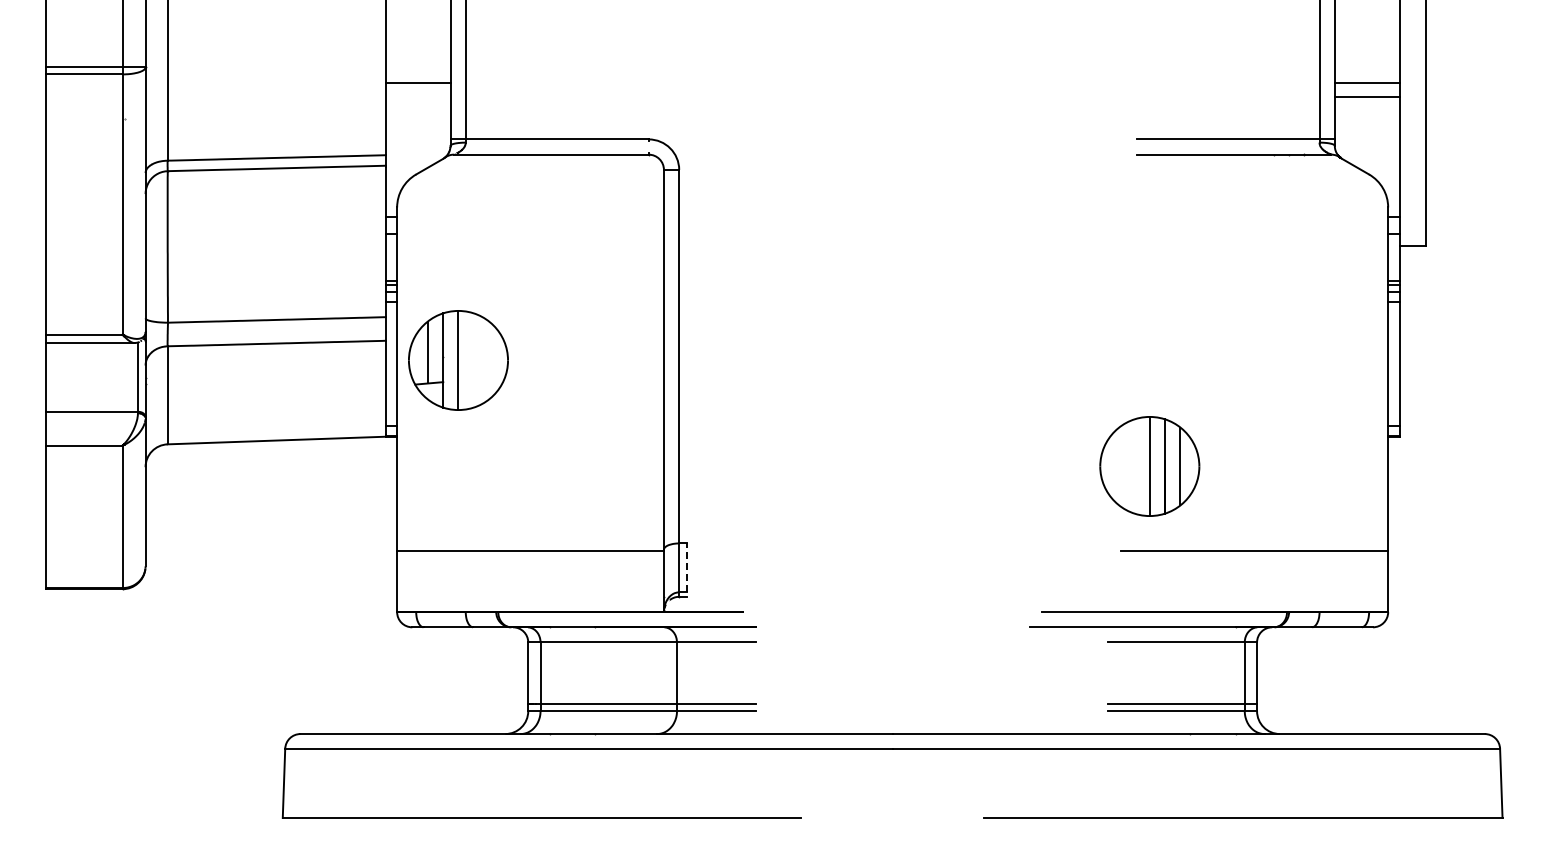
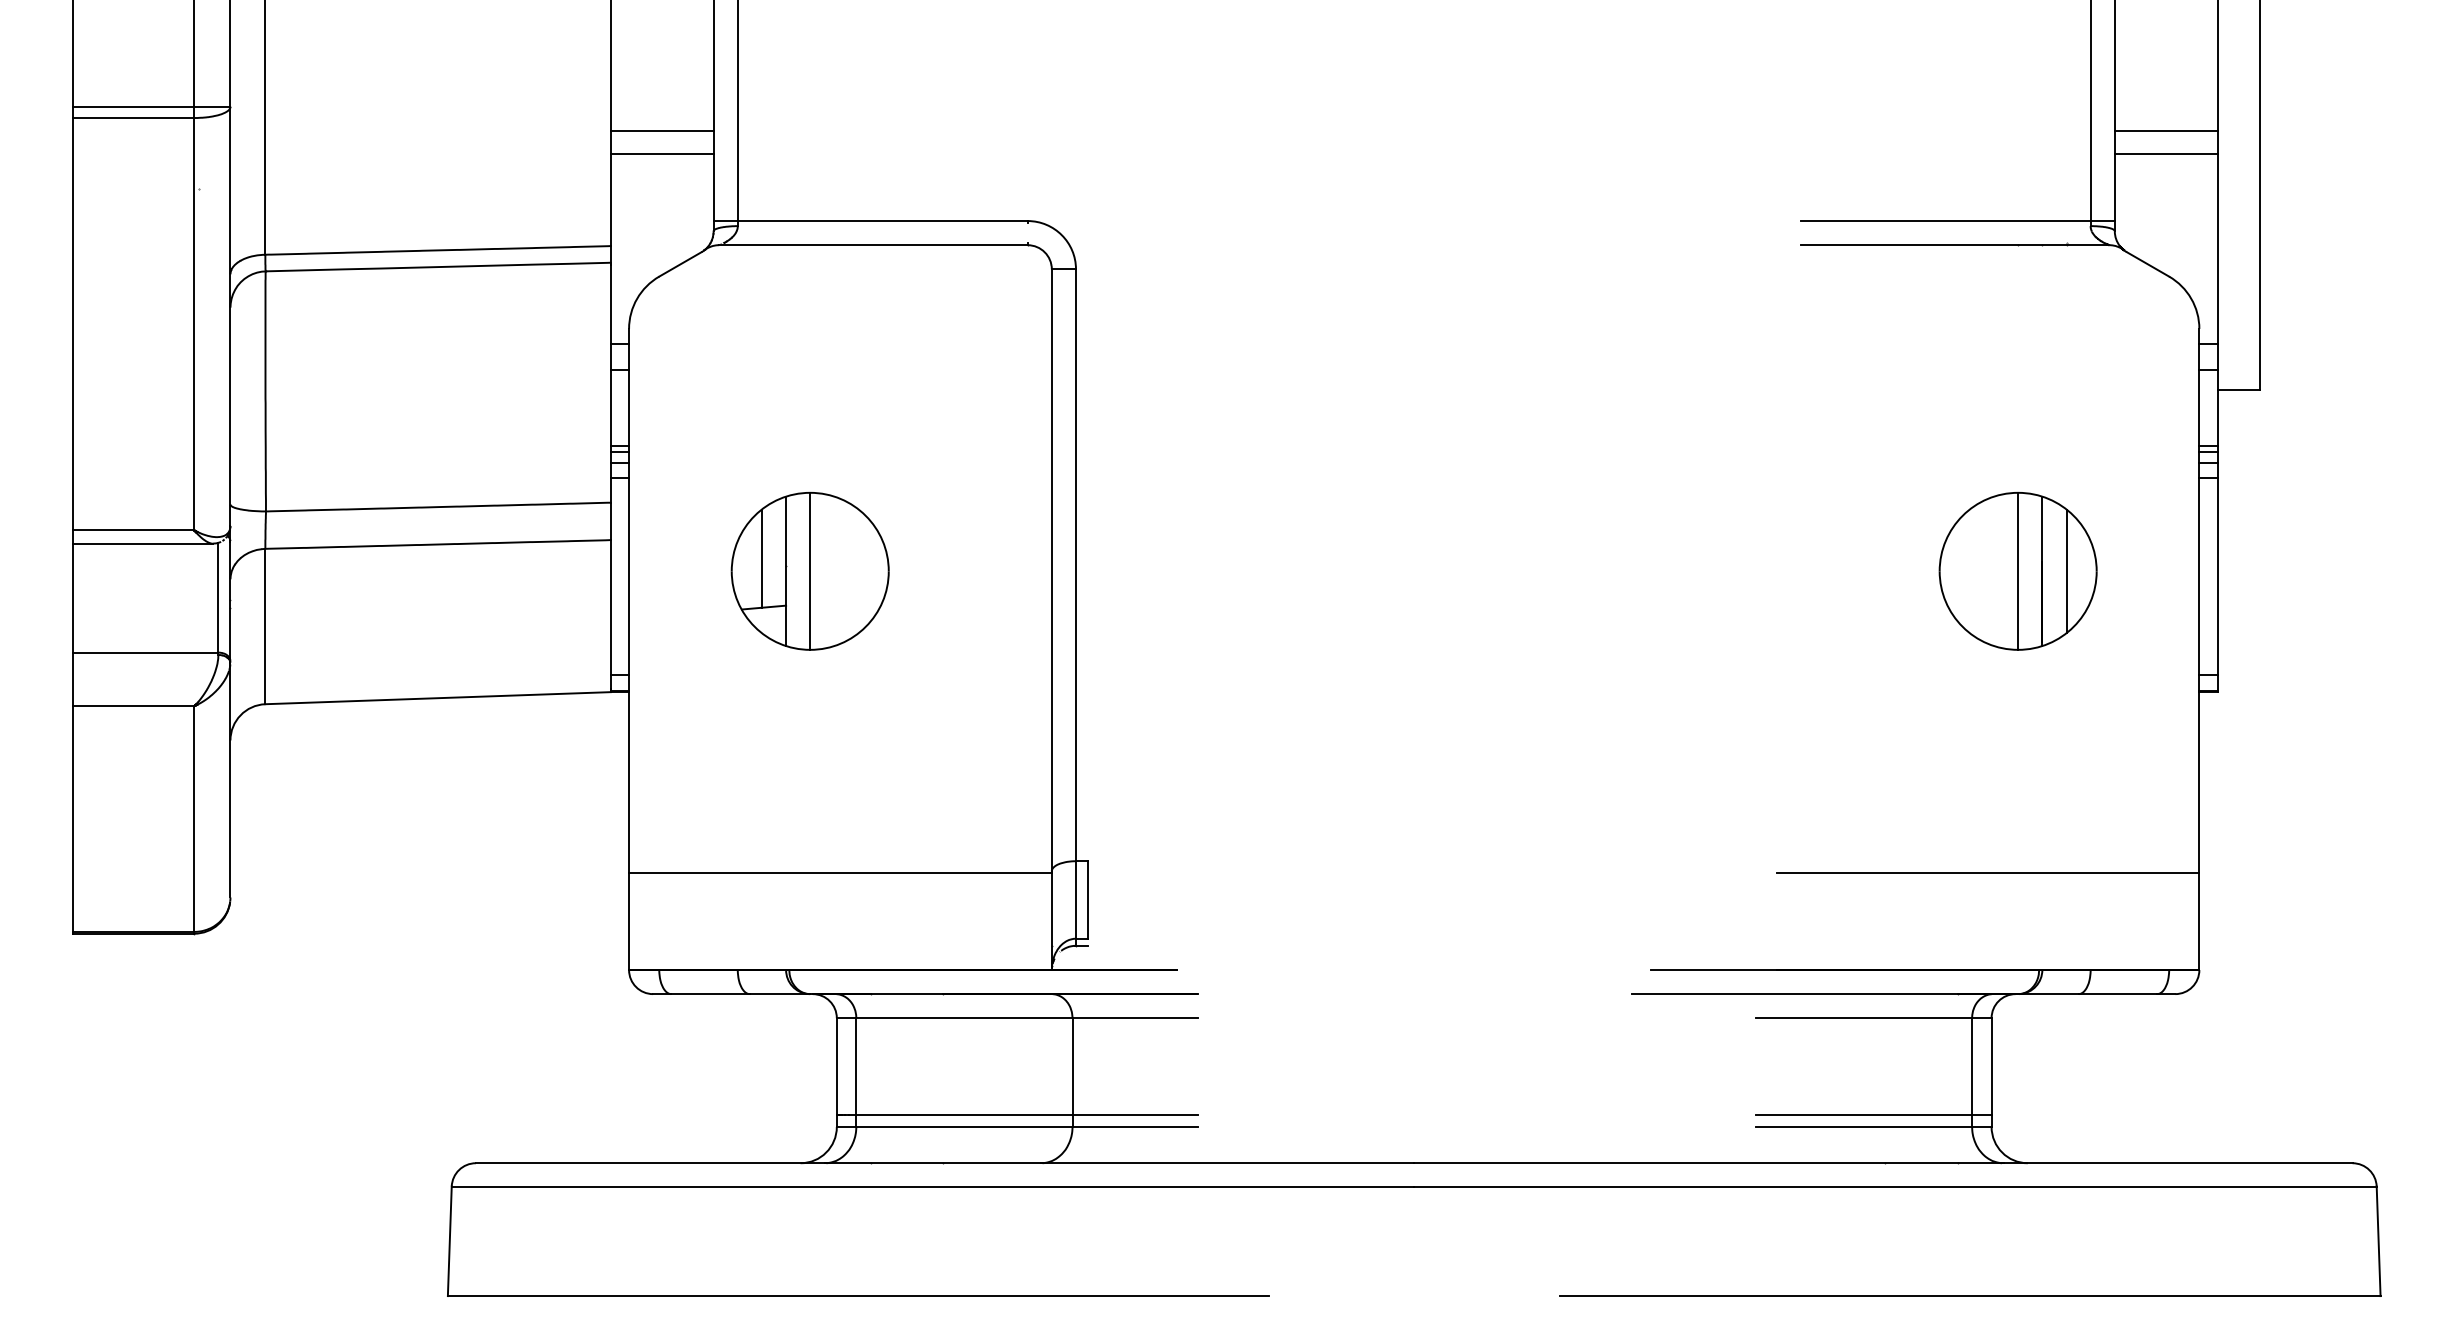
line: (417, 97) -> (661, 154), added
part: (458, 360) -> (810, 571), moved
part: (1149, 466) -> (2017, 571), moved
line: (686, 567) -> (1087, 899), dashed -> solid

